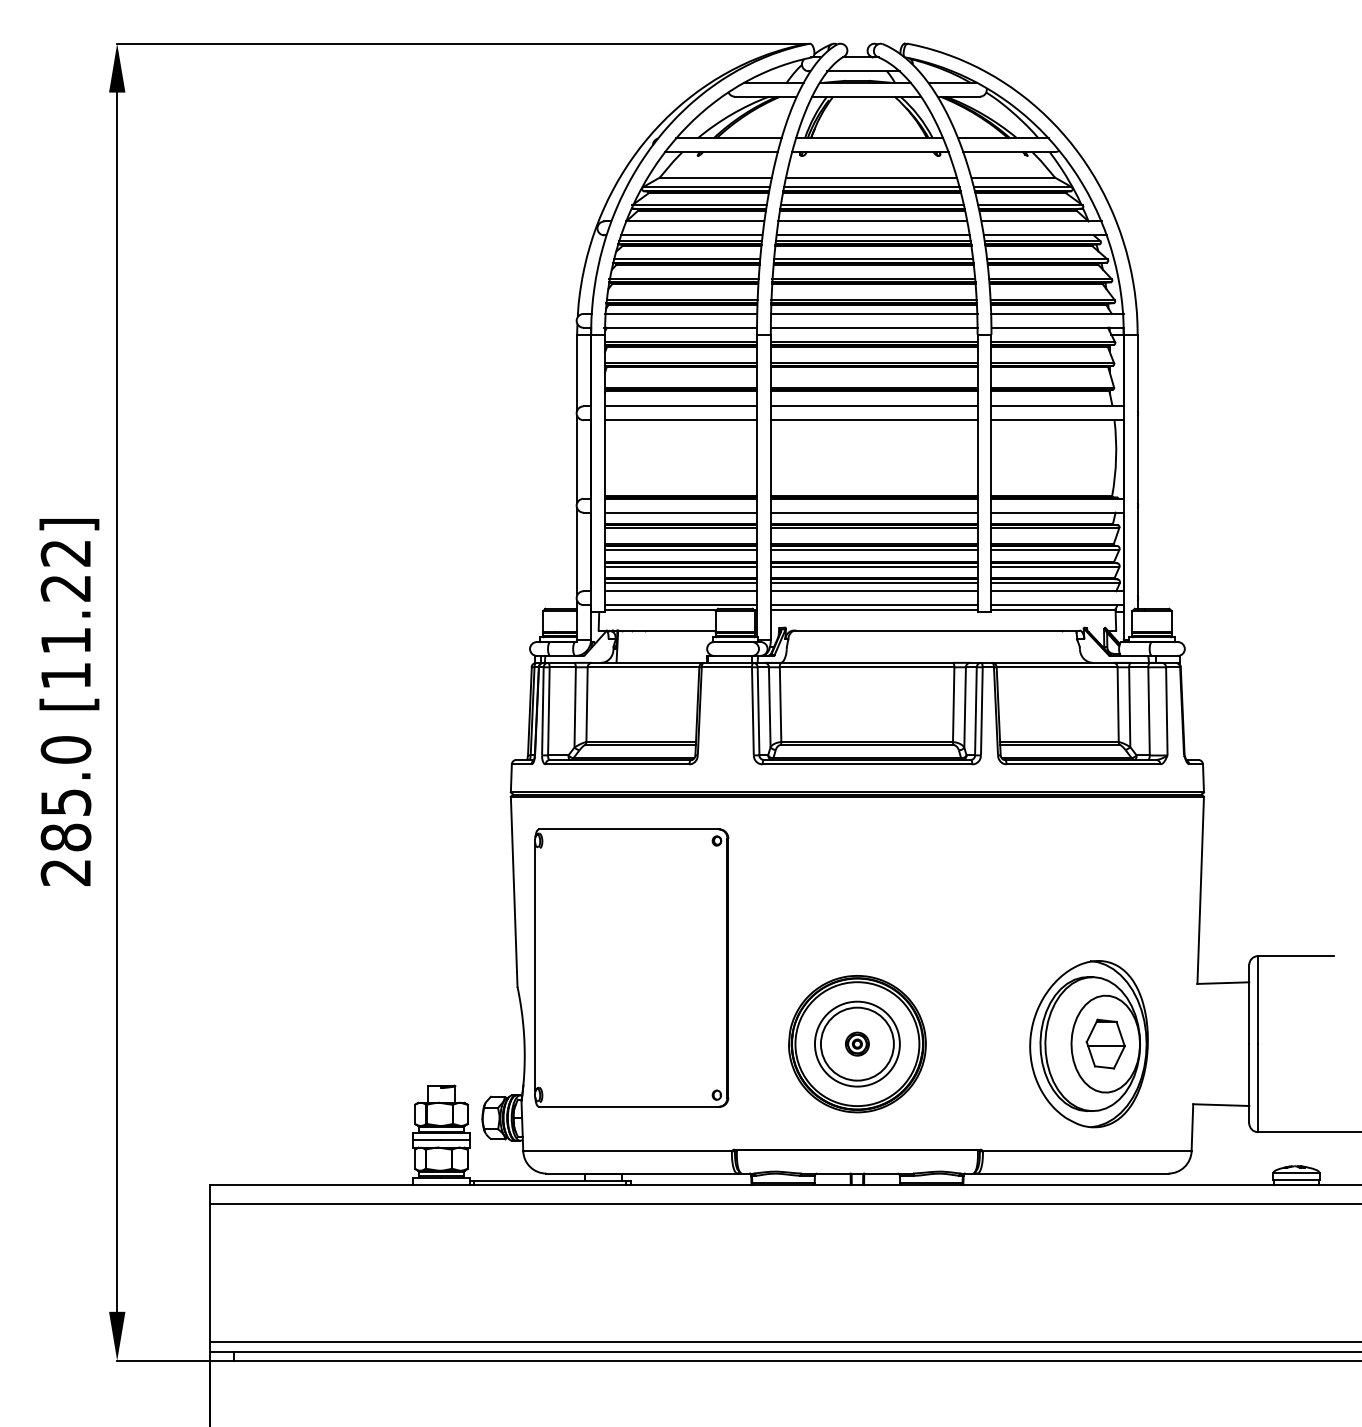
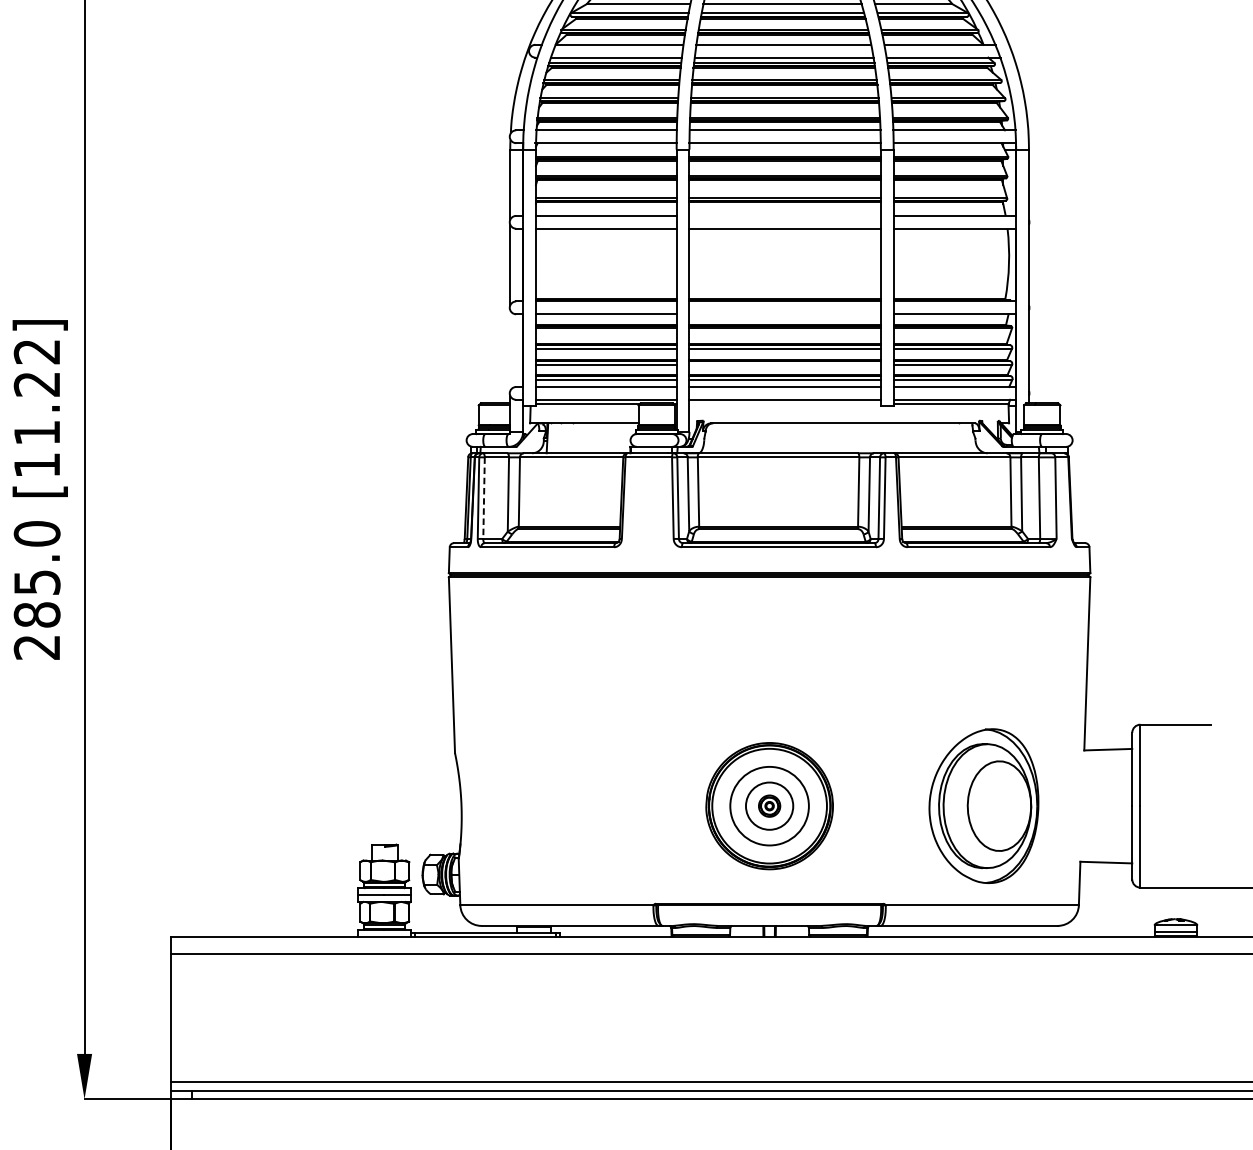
line: (873, 406) -> (784, 216), removed
line: (873, 512) -> (784, 314), removed
line: (577, 551) -> (510, 350), removed
line: (873, 567) -> (784, 365), removed
line: (873, 609) -> (784, 403), removed
line: (548, 711) -> (483, 498), solid -> dashed
part: (631, 967) -> (560, 735), removed
circle: (856, 1043) -> (768, 805), size x0.7
part: (1105, 1043) -> (999, 805), removed

